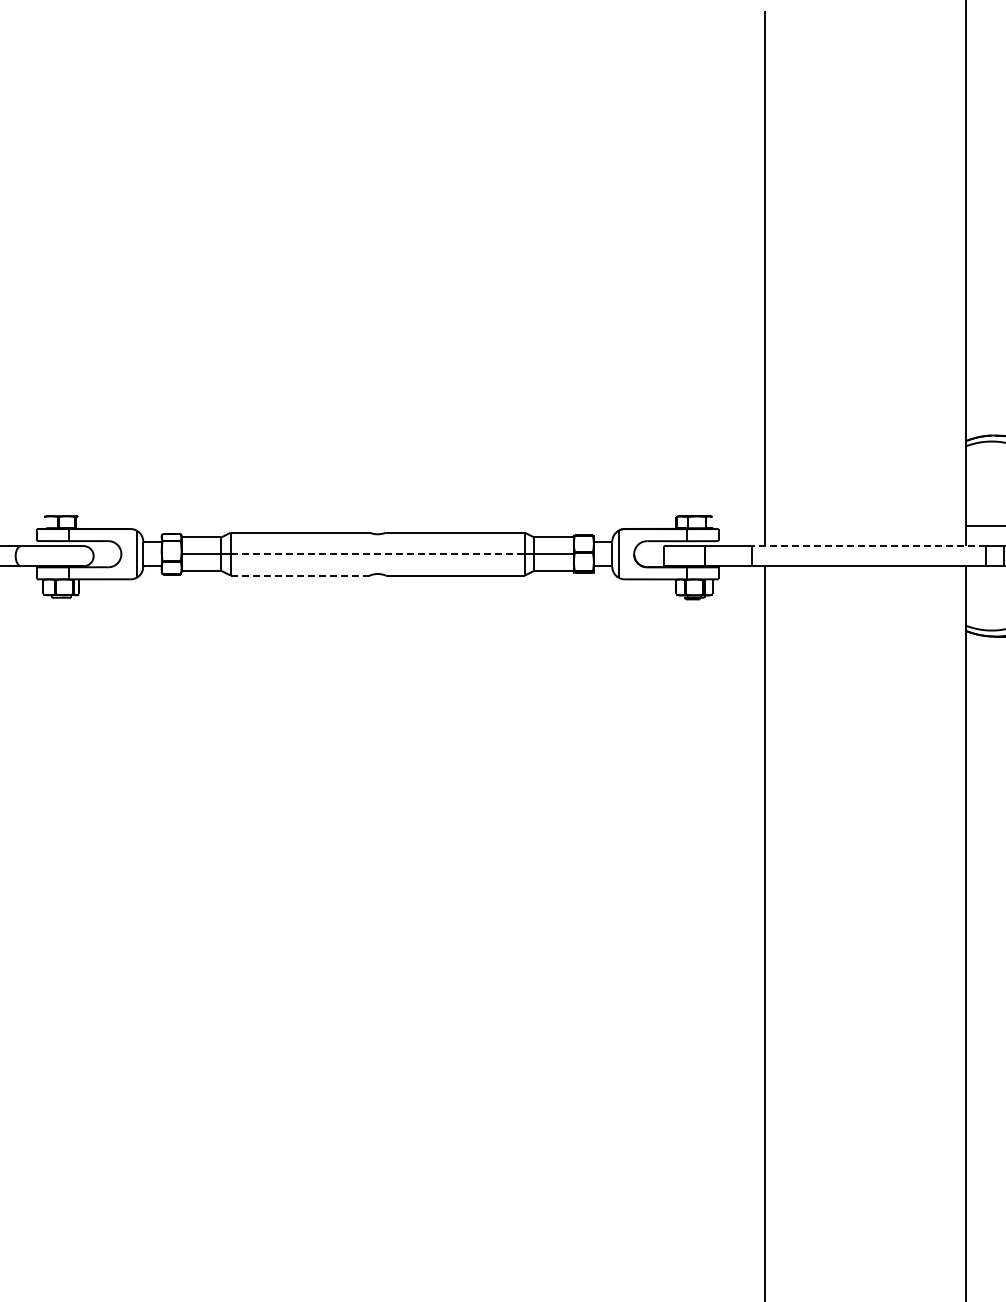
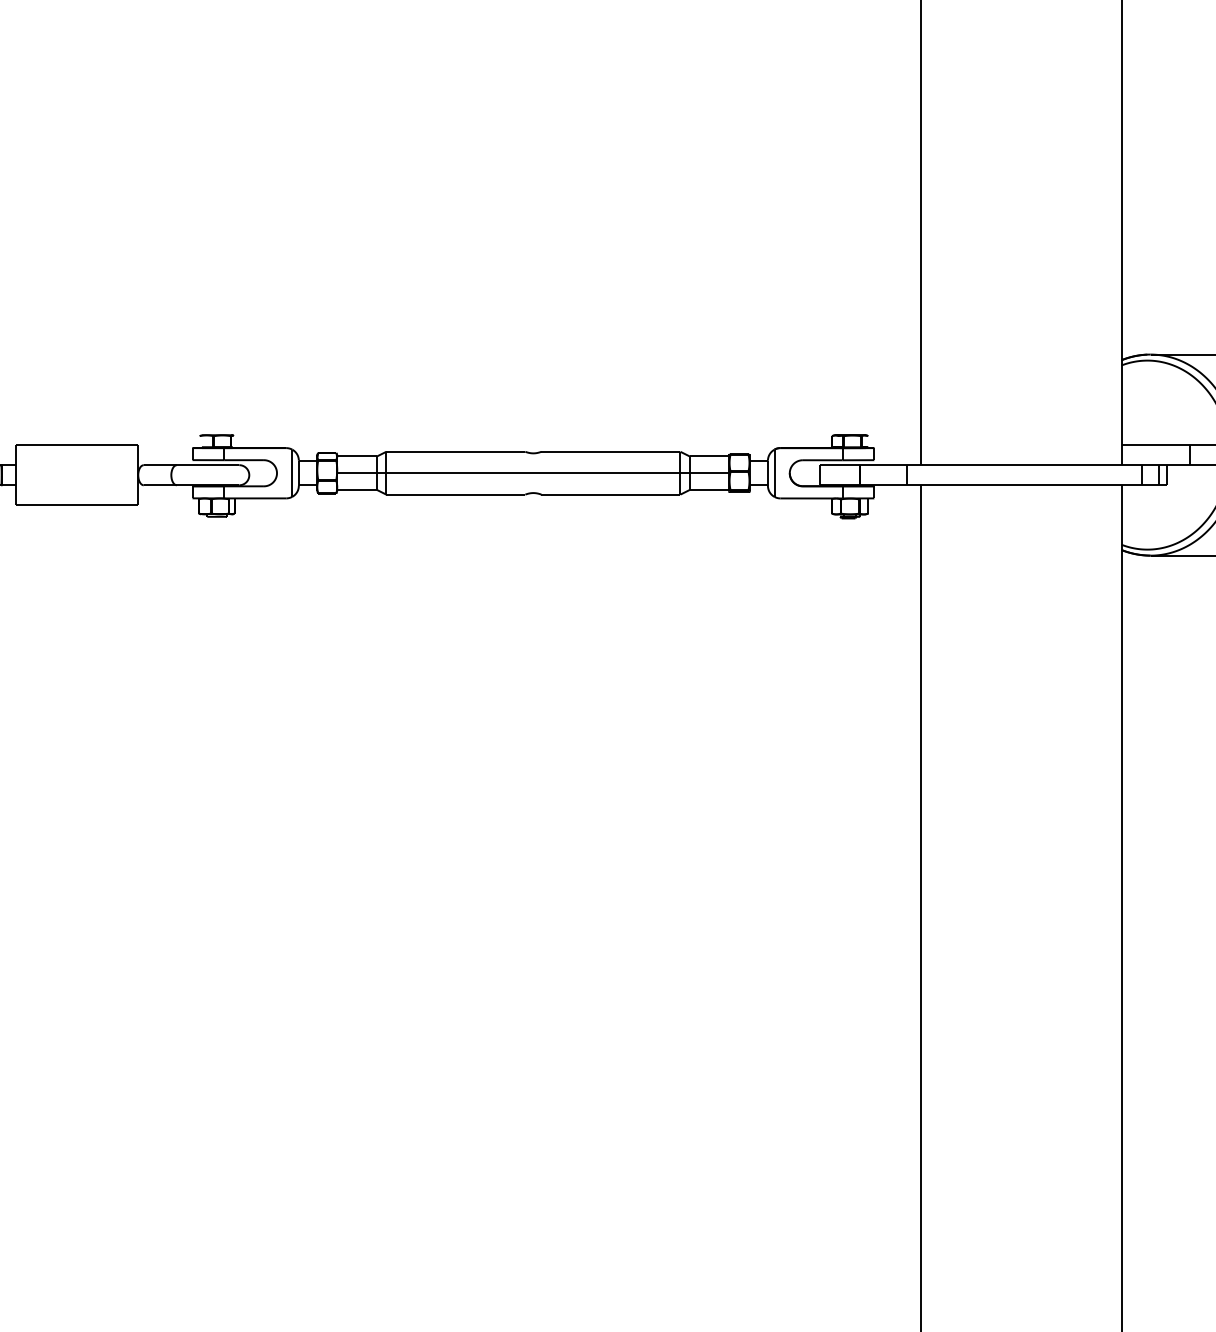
line: (869, 546) -> (1025, 465), dashed -> solid
line: (377, 554) -> (533, 473), dashed -> solid
line: (299, 575) -> (455, 494), dashed -> solid

